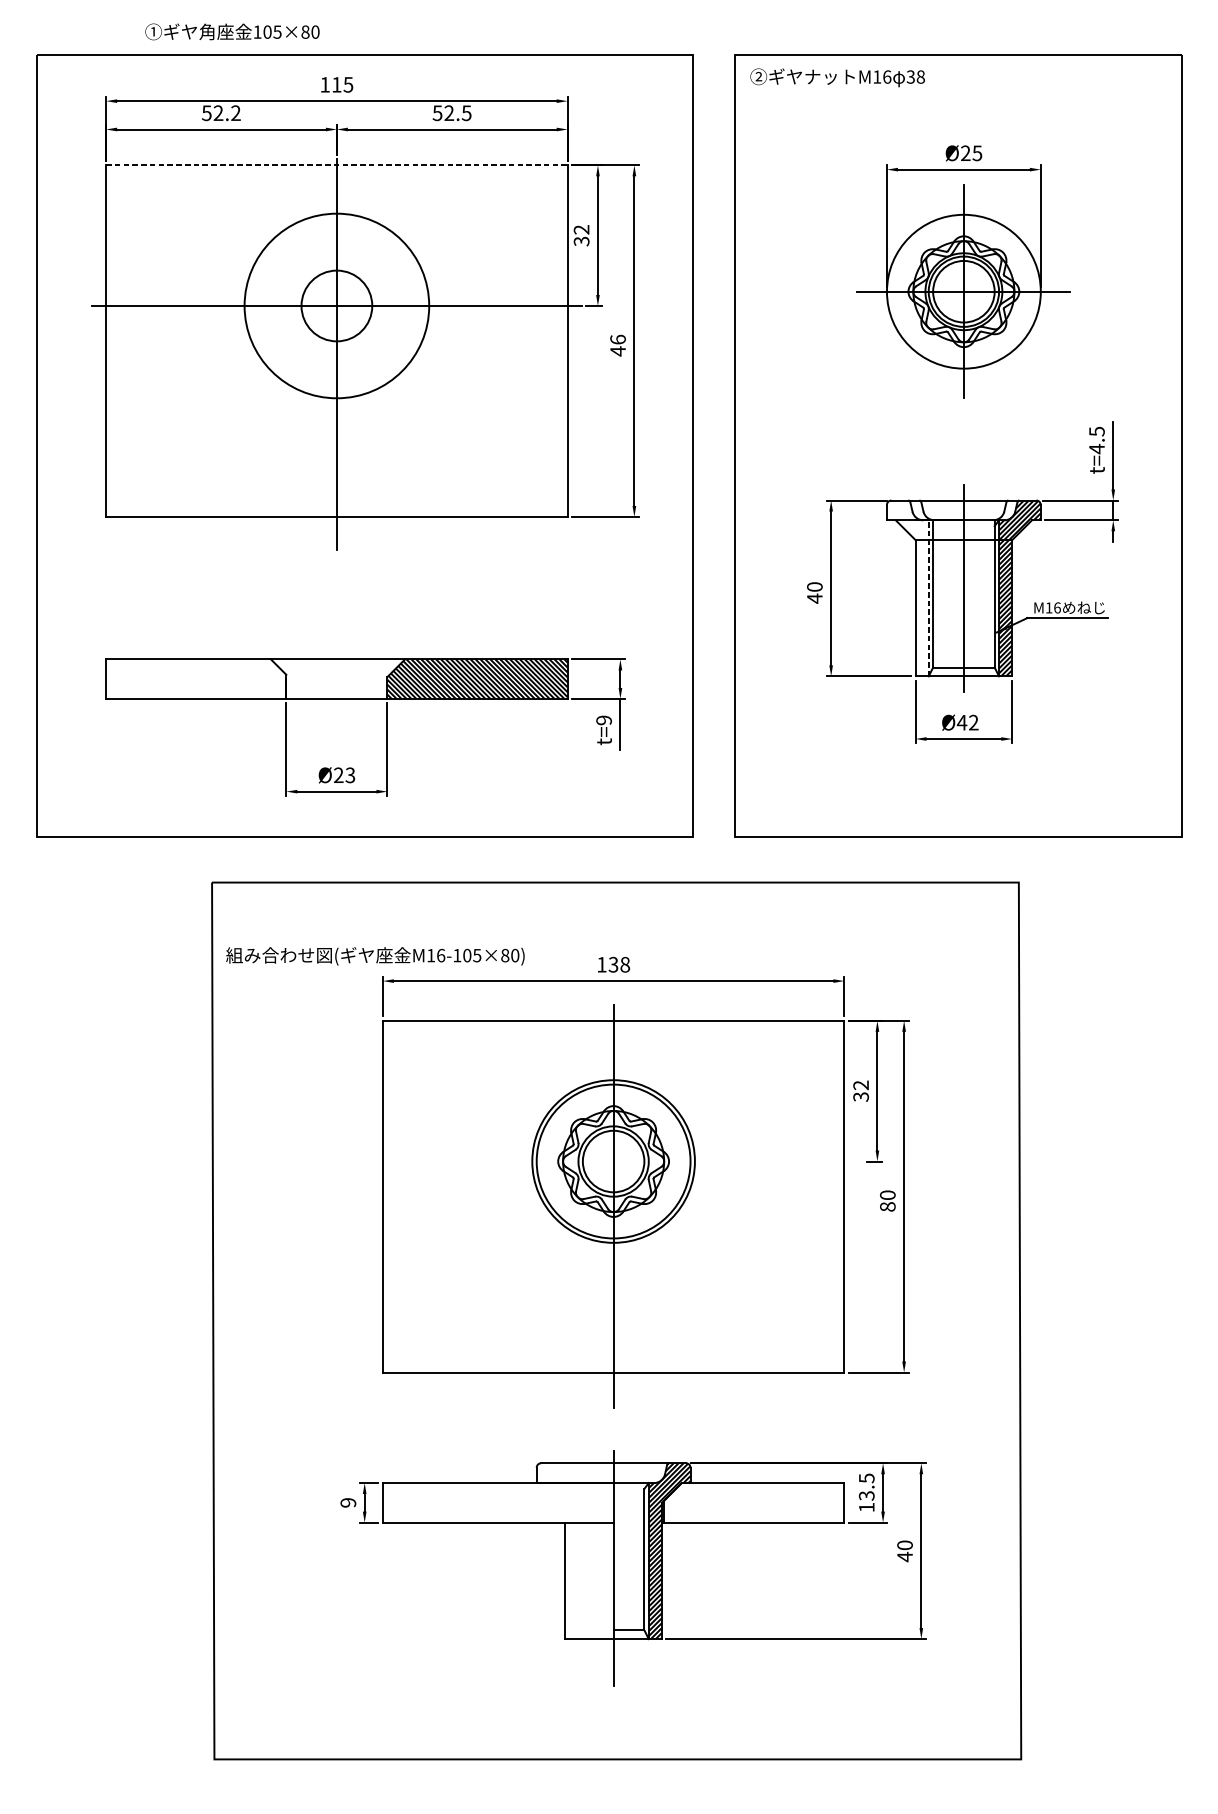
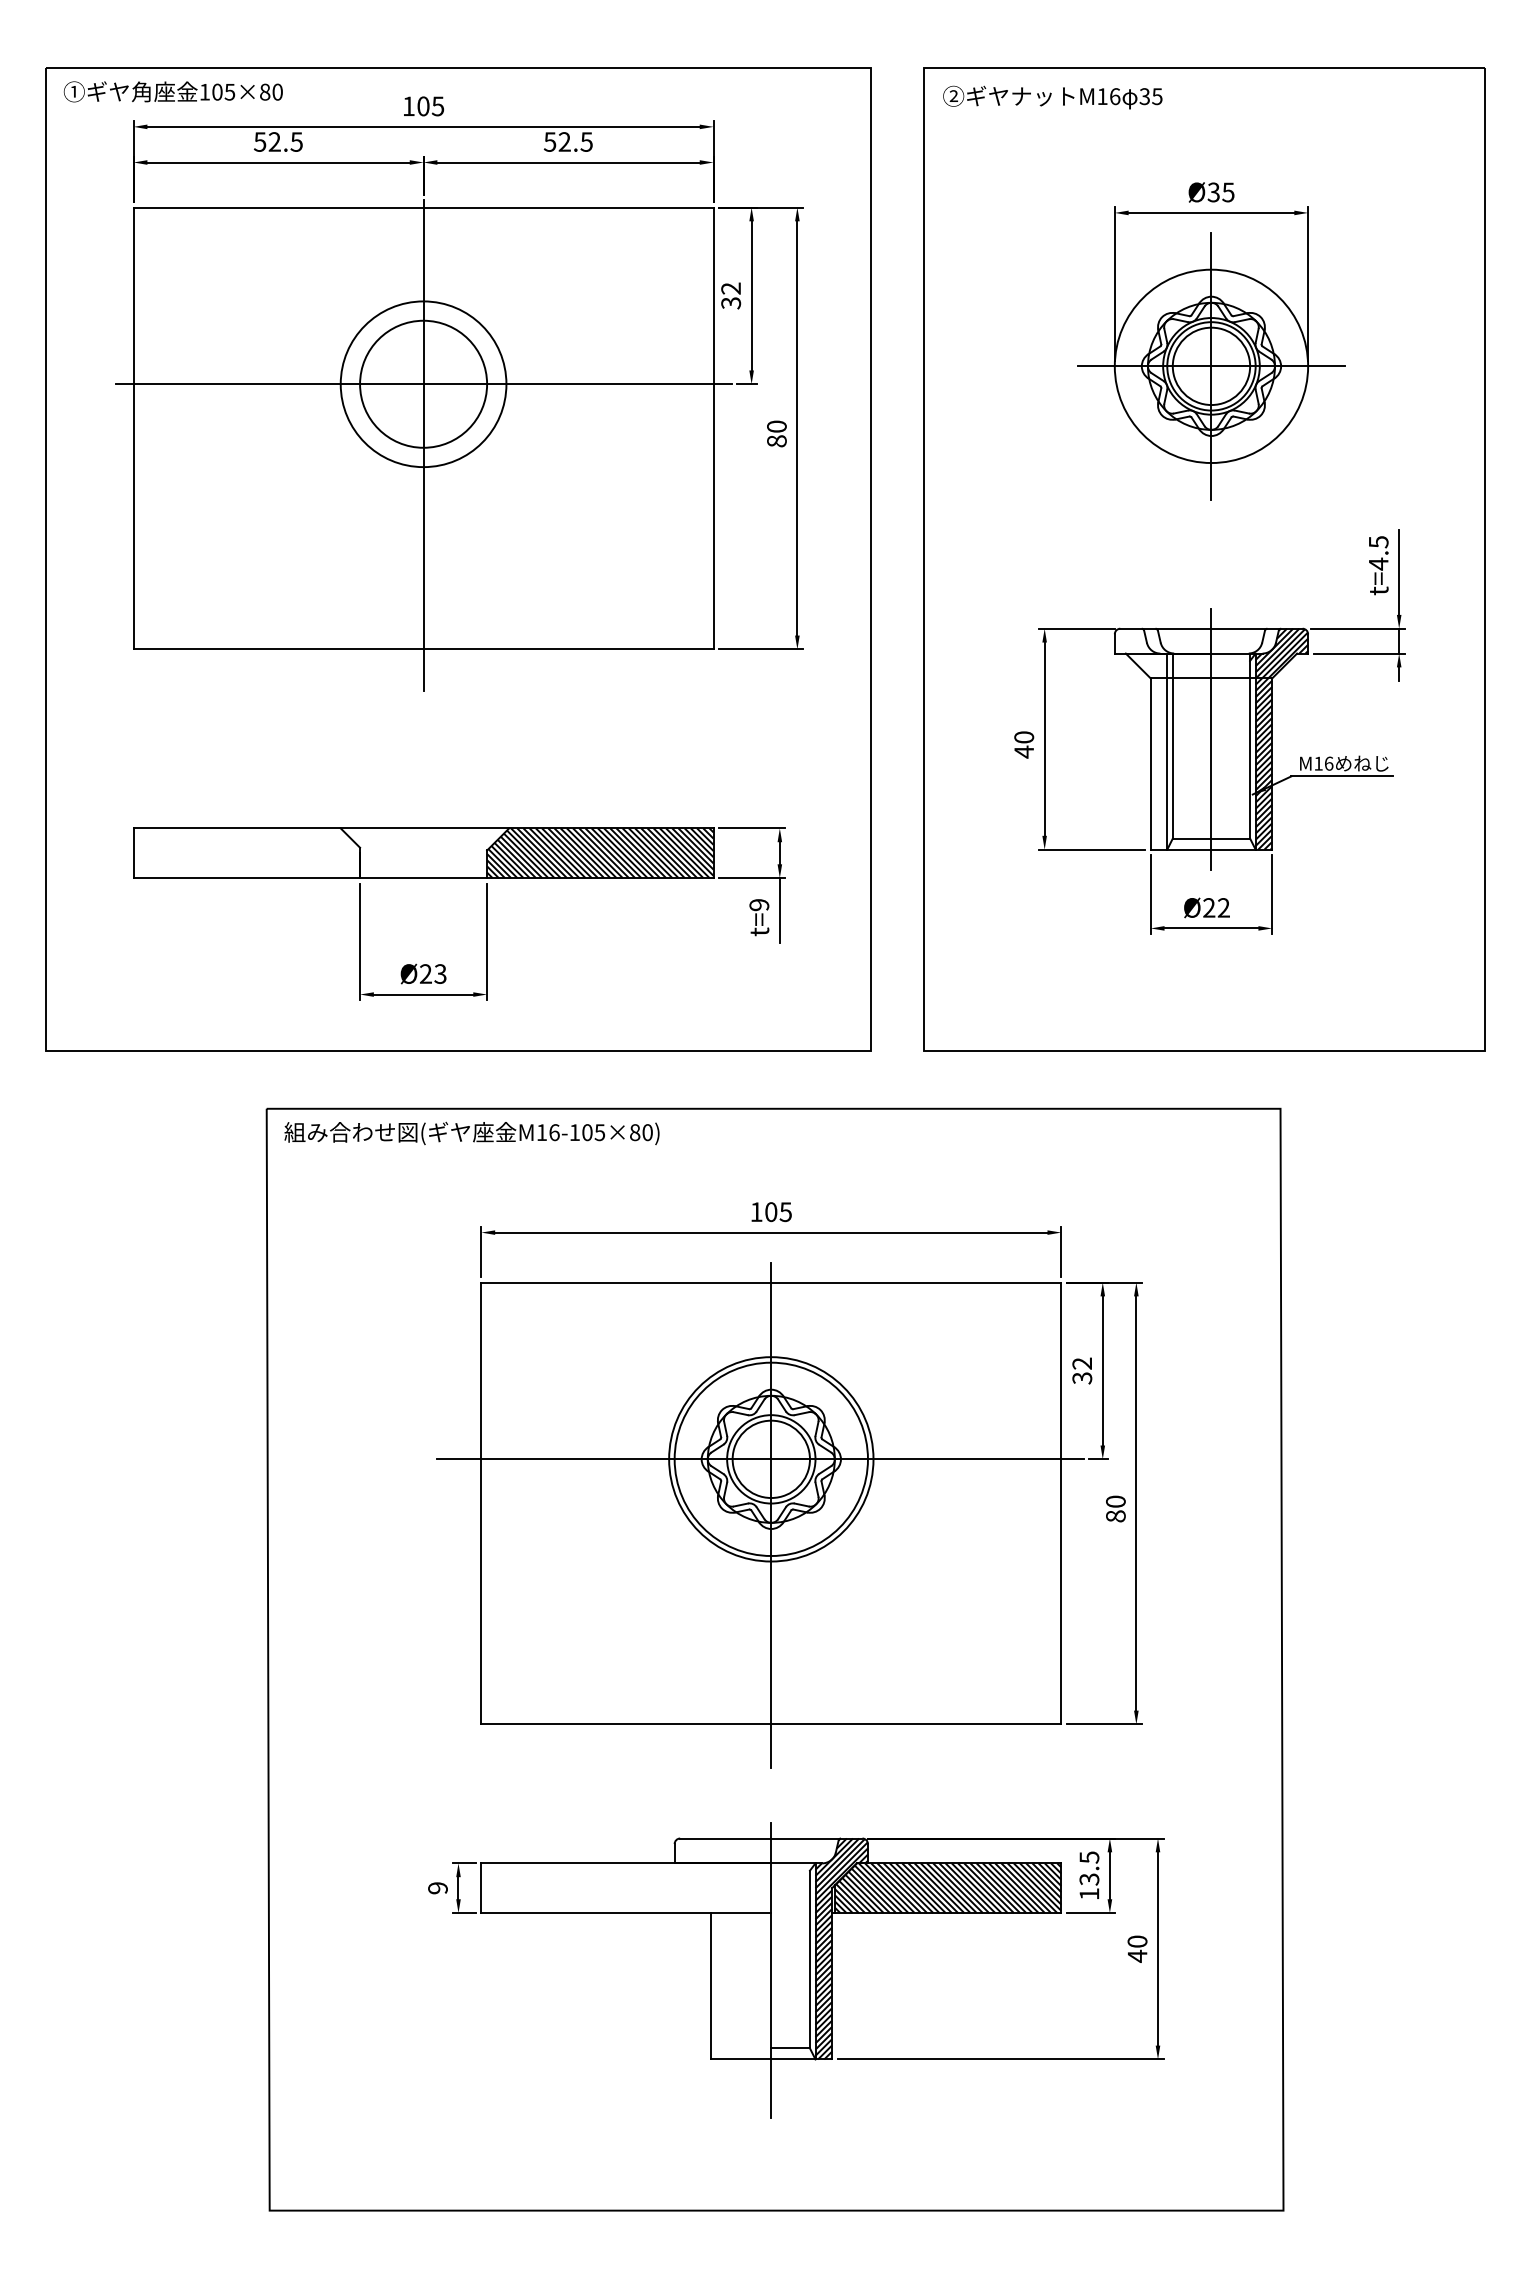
text: (231, 31) -> (172, 91), moved
text: (920, 76) -> (1157, 96), 38 -> 35
text: (336, 84) -> (423, 106), 115 -> 105
text: (235, 112) -> (296, 141), 52.2 -> 52.5
text: (965, 153) -> (1213, 192), Ø25 -> Ø35
line: (336, 165) -> (423, 207), dashed -> solid
circle: (336, 305) -> (423, 383), size x1.43
circle: (336, 306) -> (423, 384), size x0.71
text: (617, 345) -> (776, 433), 46 -> 80
line: (928, 598) -> (1167, 751), dashed -> solid
text: (961, 722) -> (1208, 907), Ø42 -> Ø22
text: (375, 955) -> (471, 1132), moved
text: (619, 964) -> (778, 1211), 138 -> 105
line: (605, 1161) -> (760, 1459), added
hatch: (753, 1503) -> (947, 1888), added

